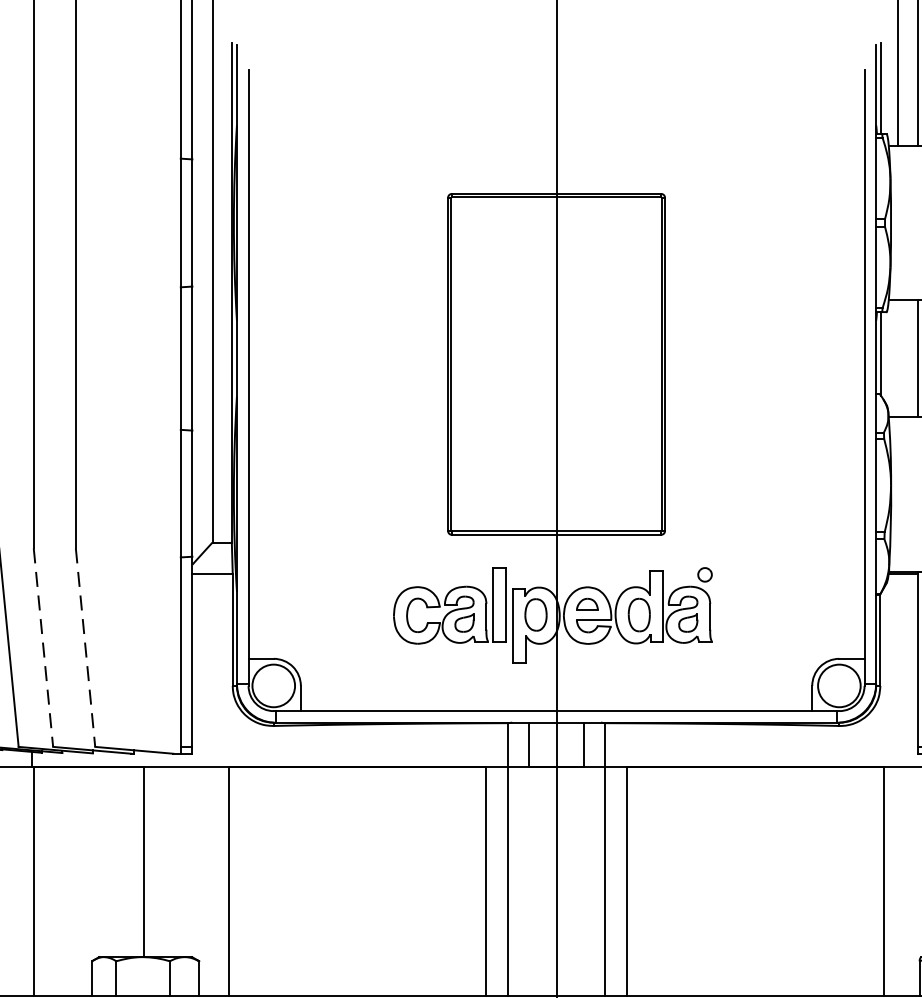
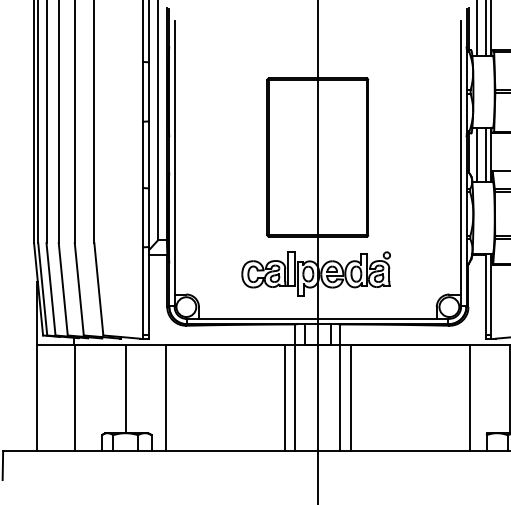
line: (897, 357) -> (476, 154), added
line: (43, 648) -> (79, 289), dashed -> solid
line: (84, 648) -> (98, 289), dashed -> solid

